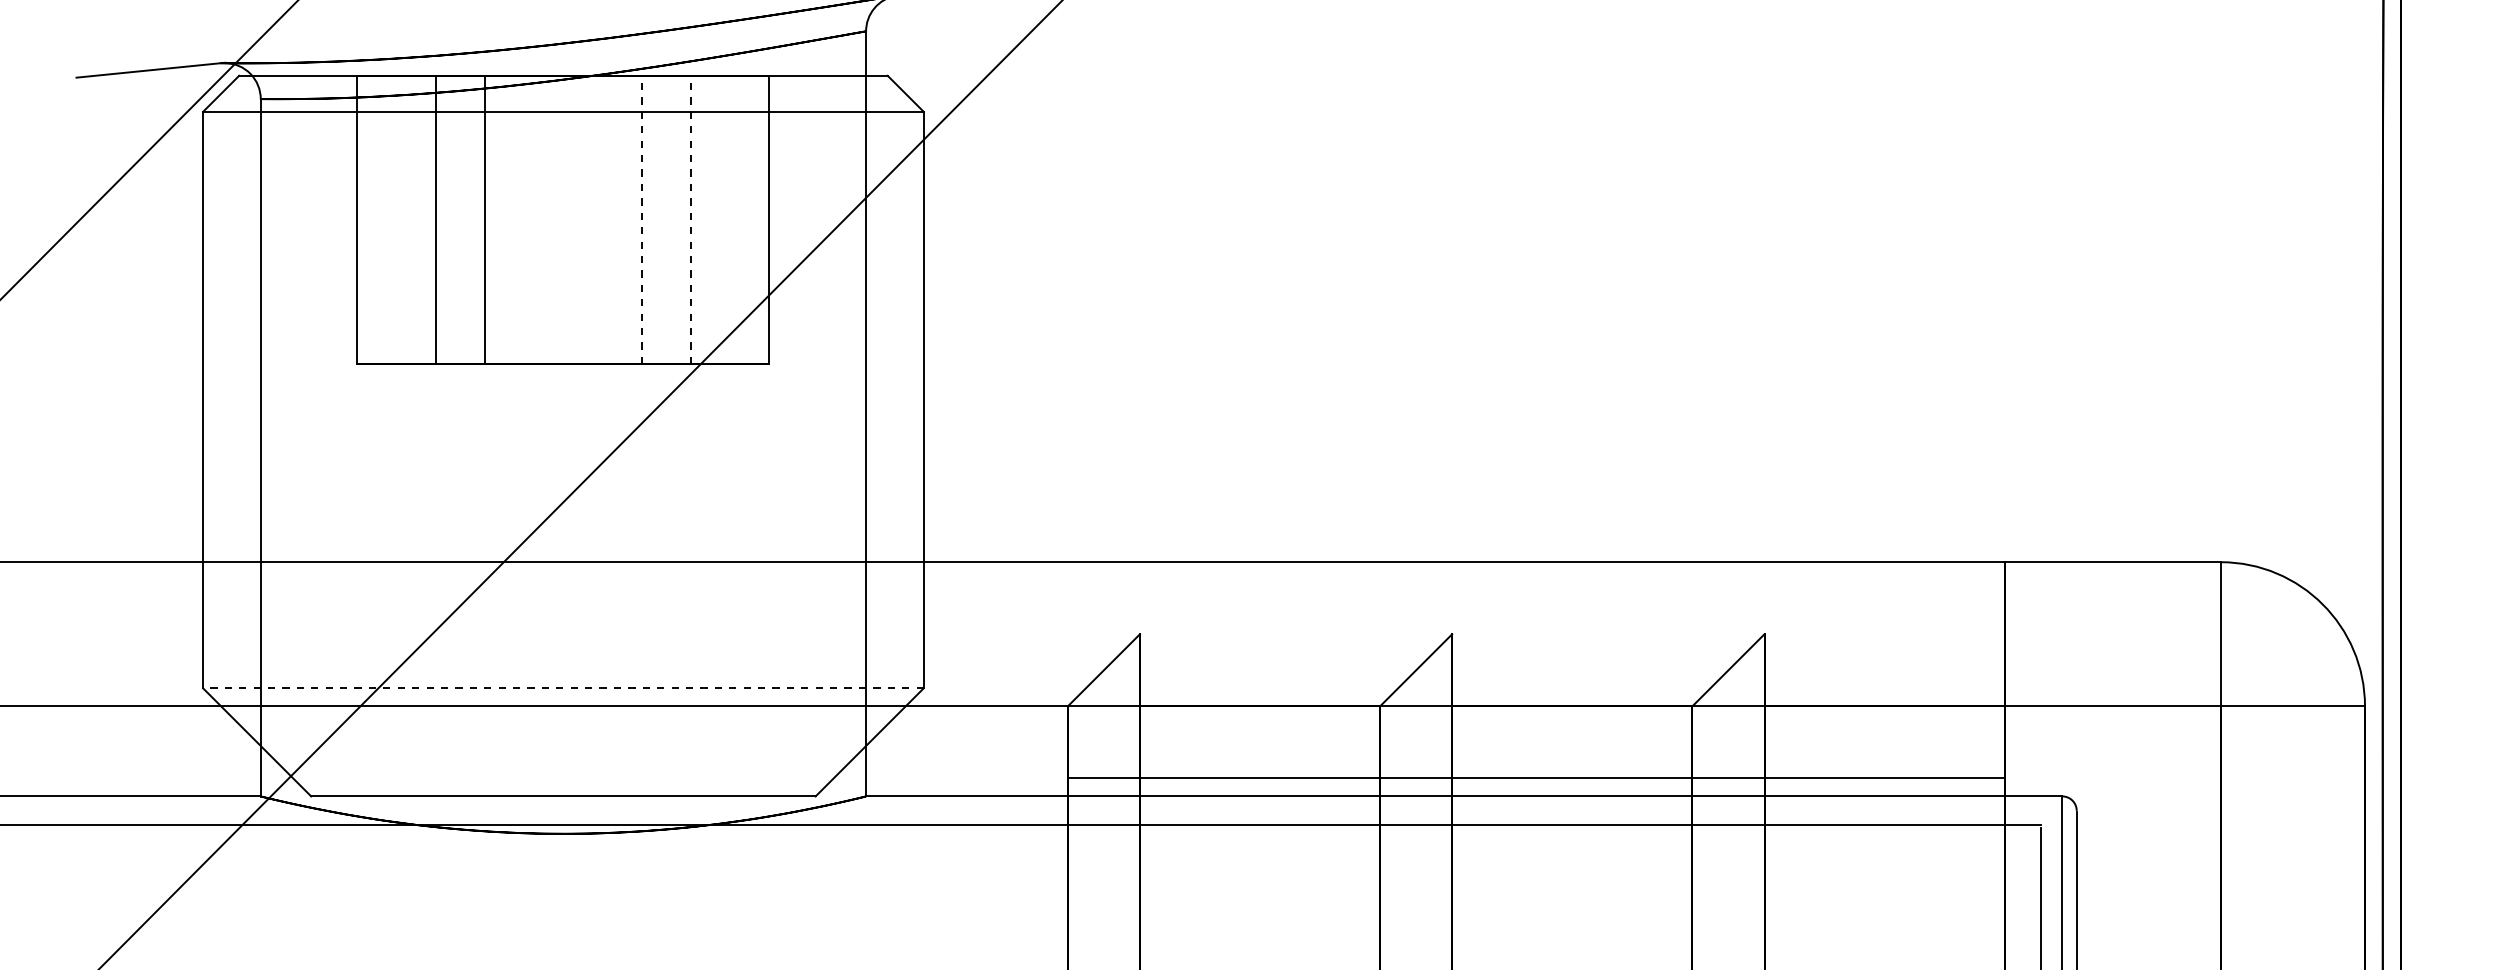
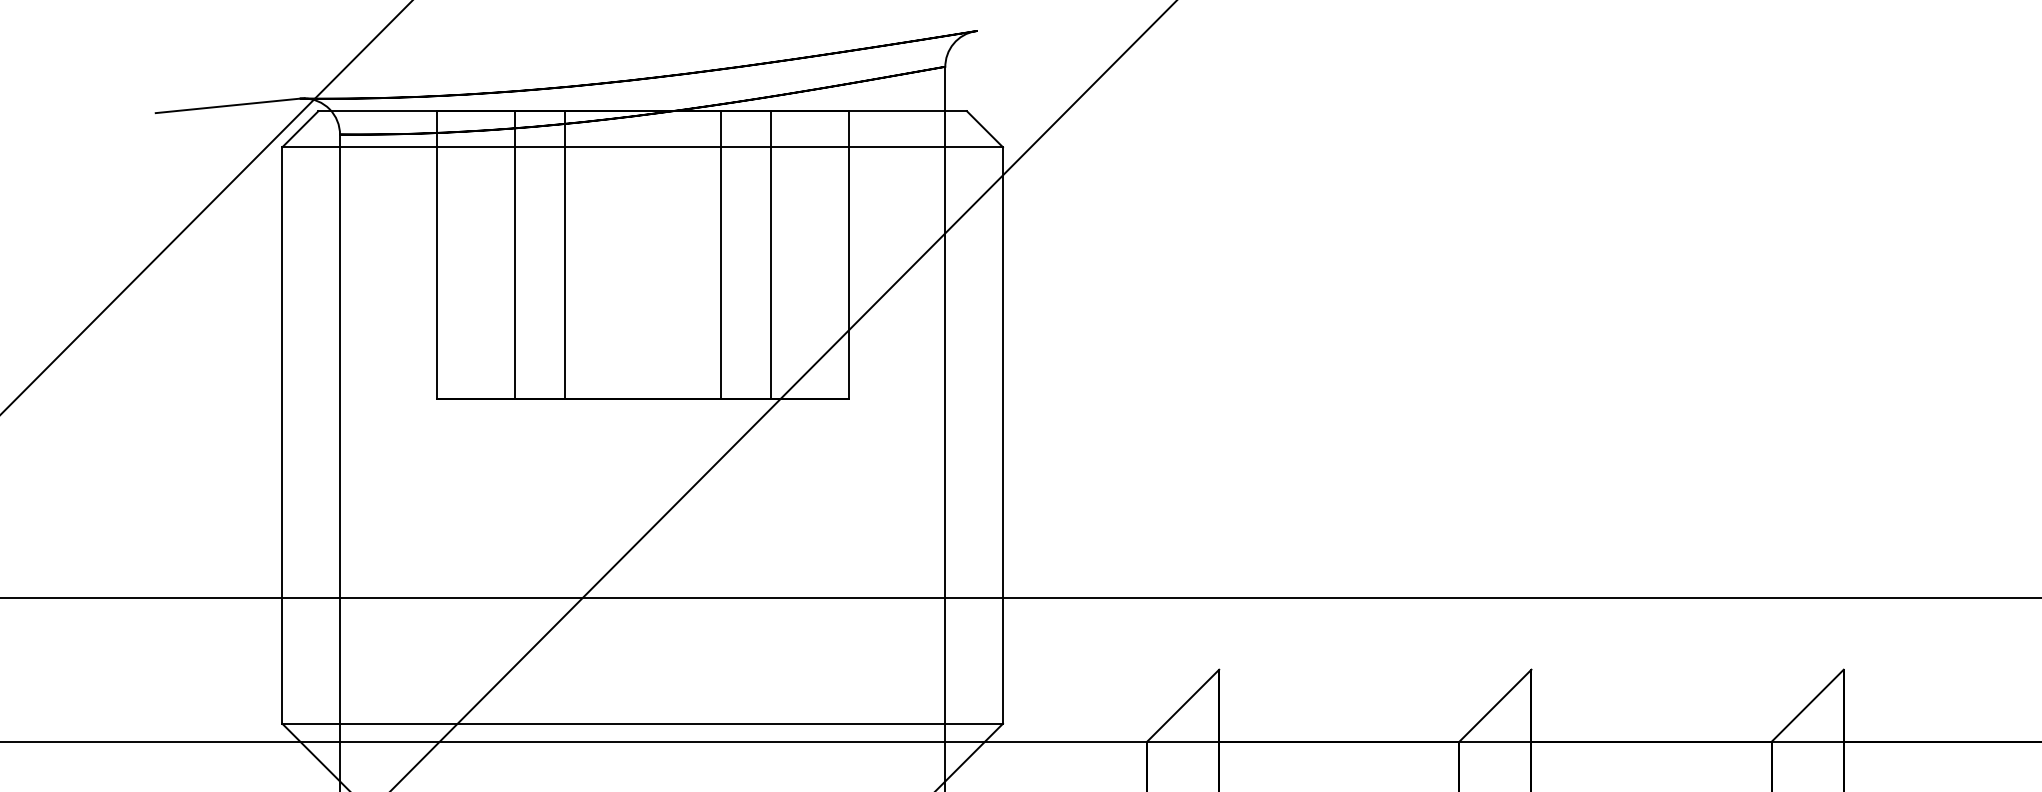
line: (641, 219) -> (720, 254), dashed -> solid
line: (691, 219) -> (770, 254), dashed -> solid
line: (562, 688) -> (641, 723), dashed -> solid

